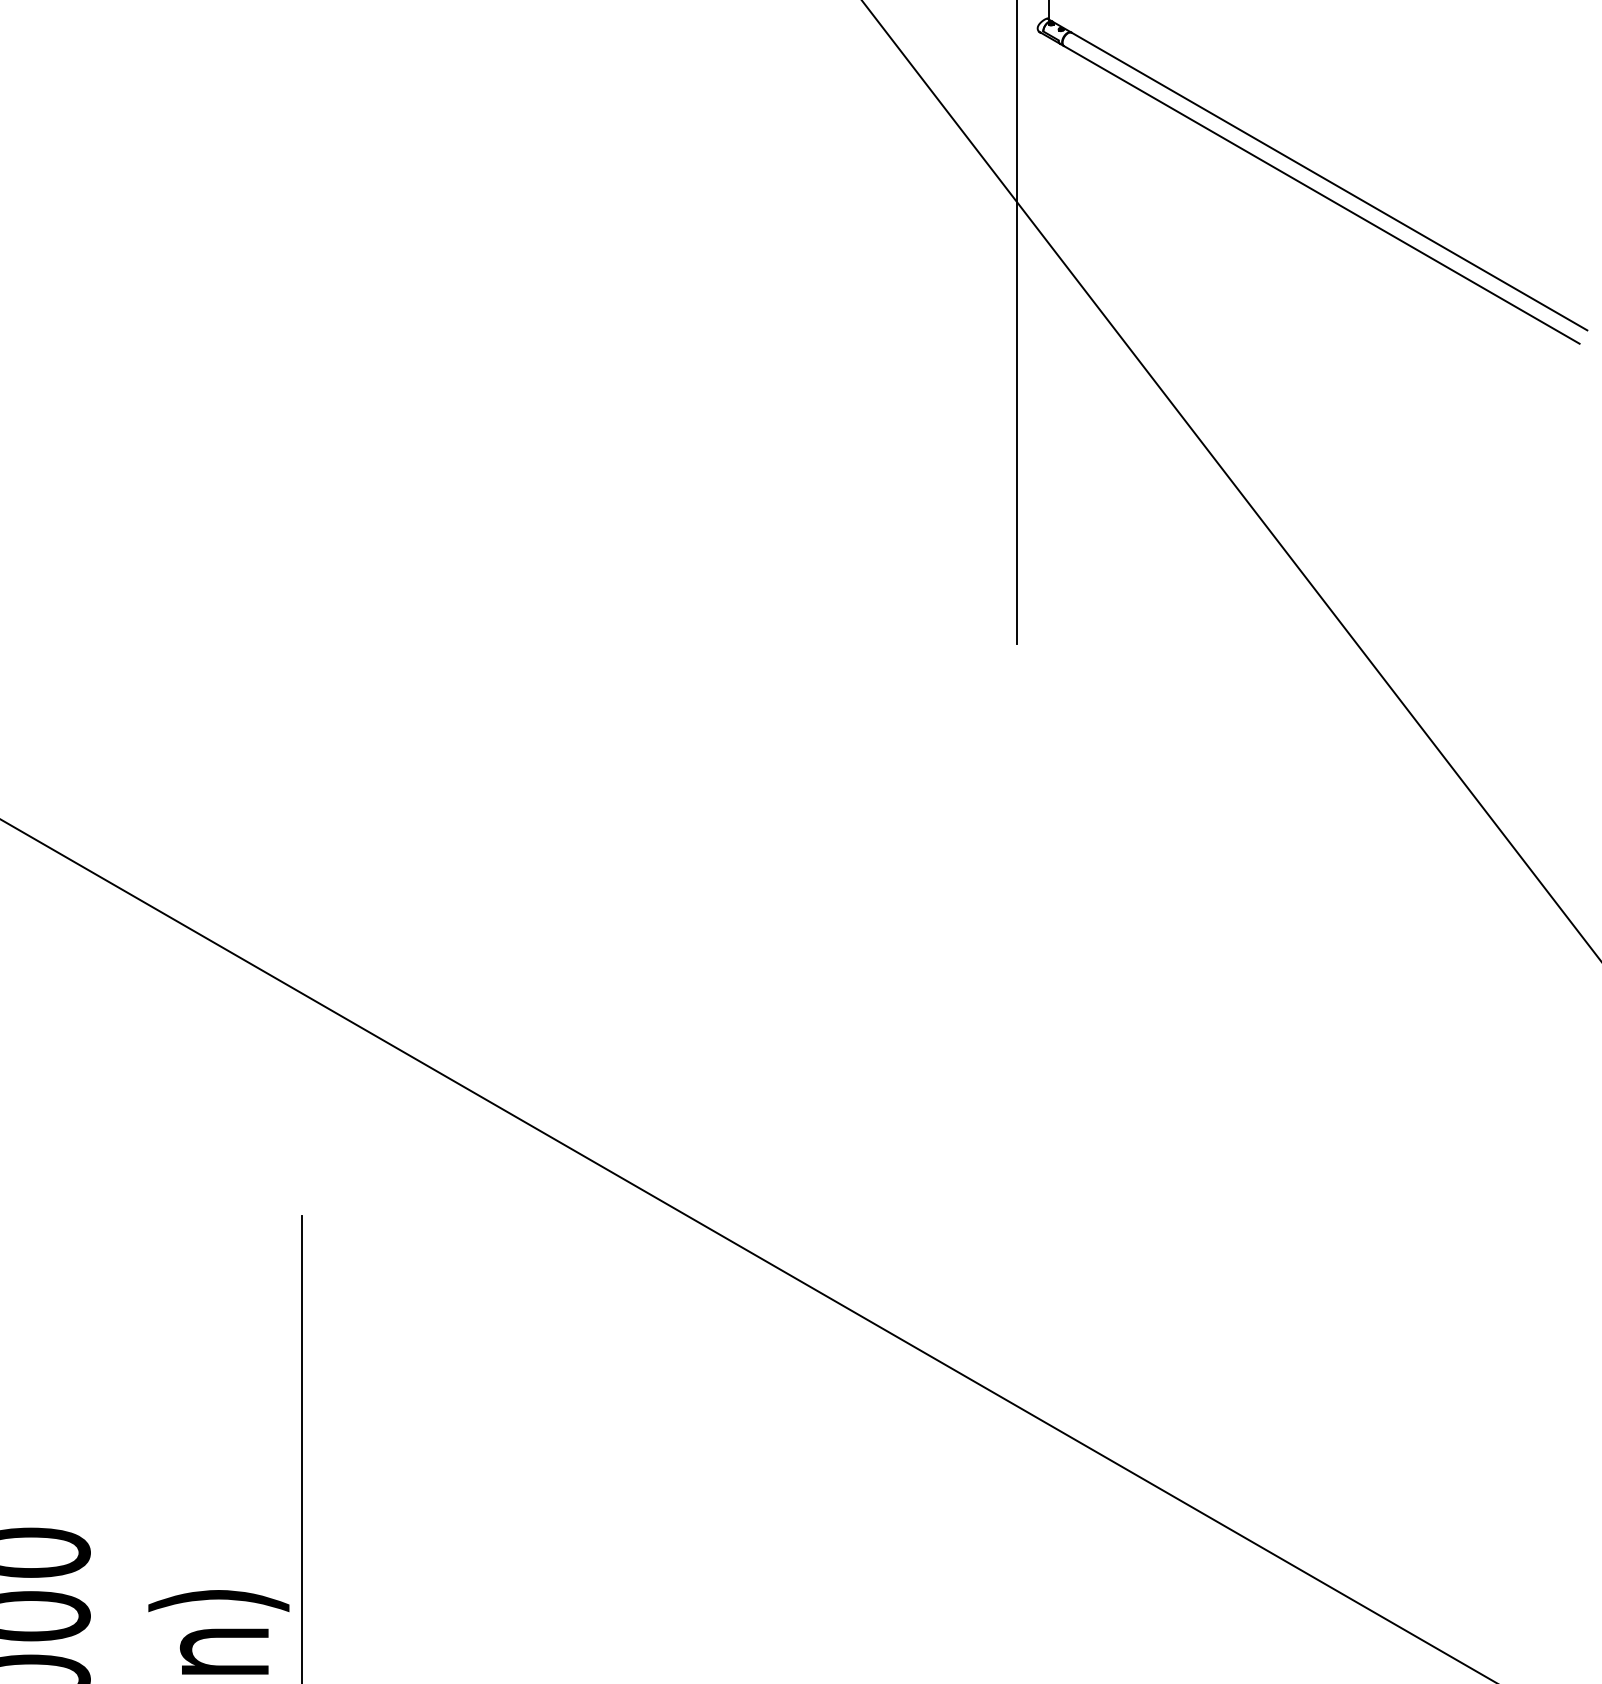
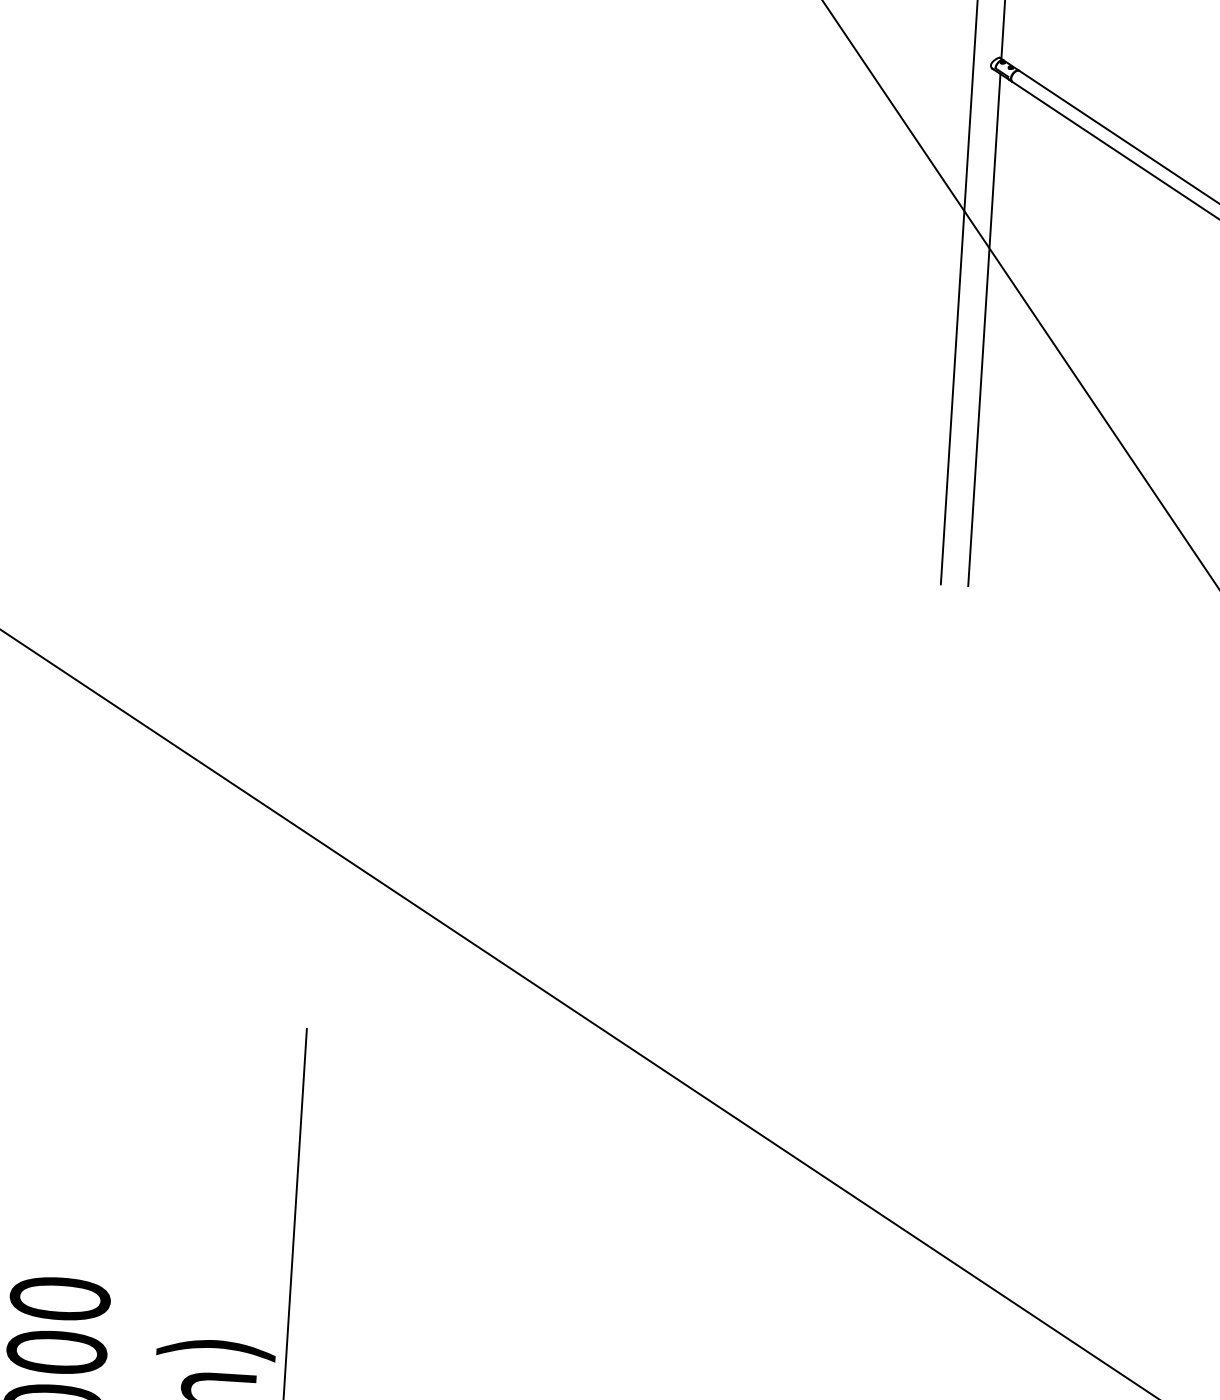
line: (1049, 340) -> (984, 329), added

